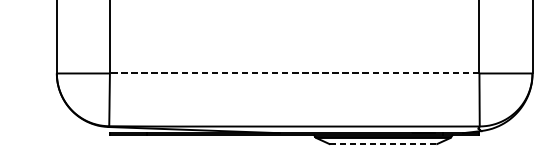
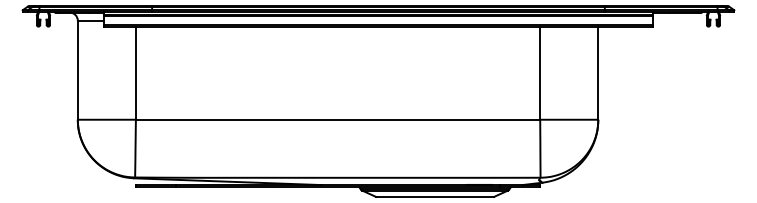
line: (294, 73) -> (337, 119), dashed -> solid
line: (383, 143) -> (435, 196), dashed -> solid

